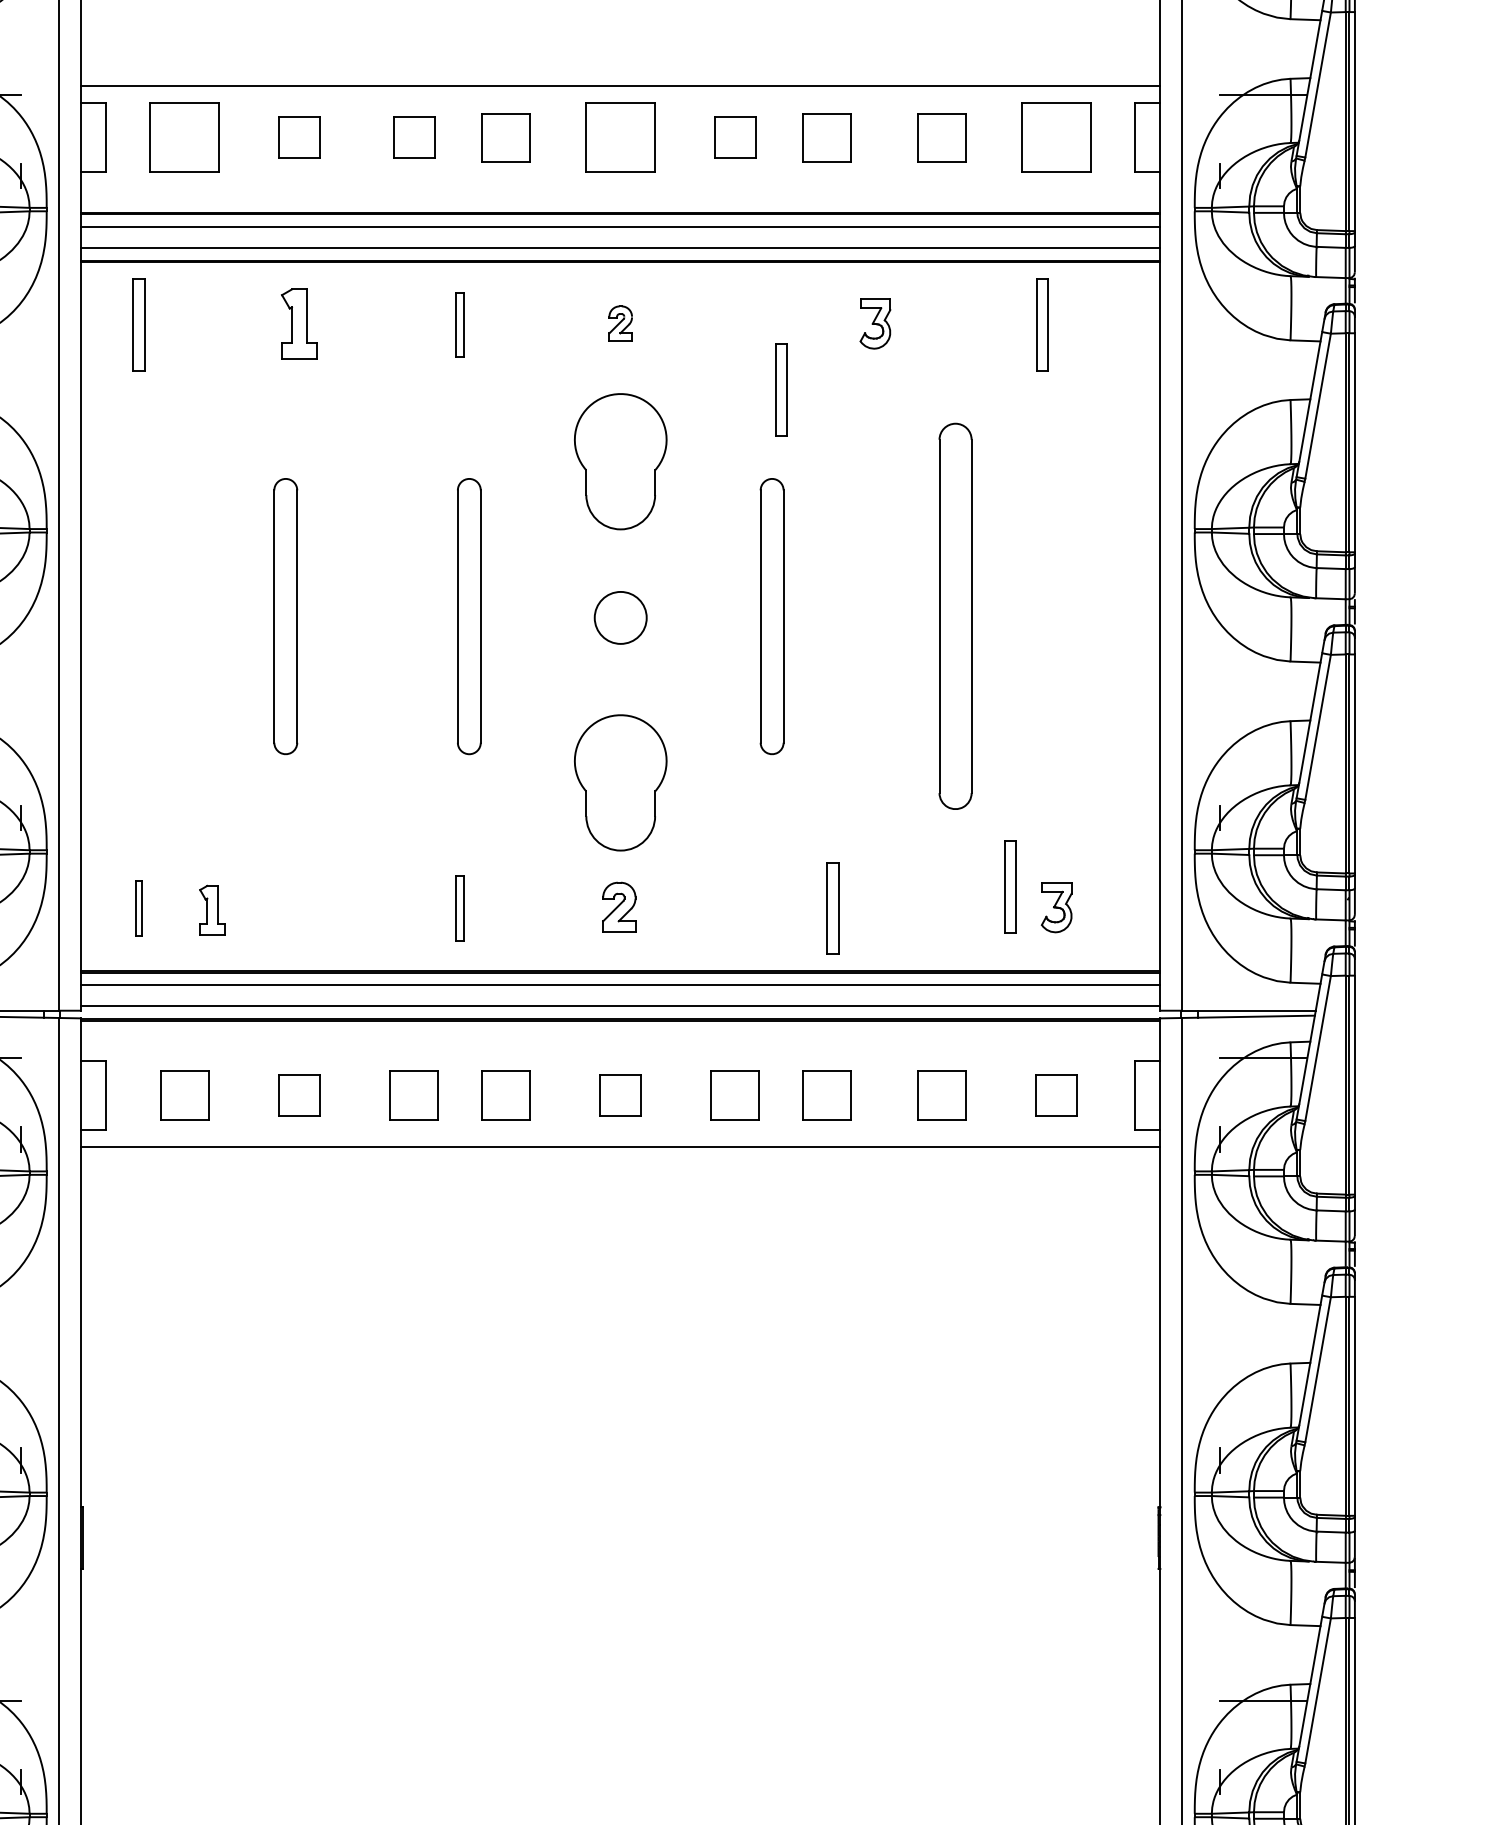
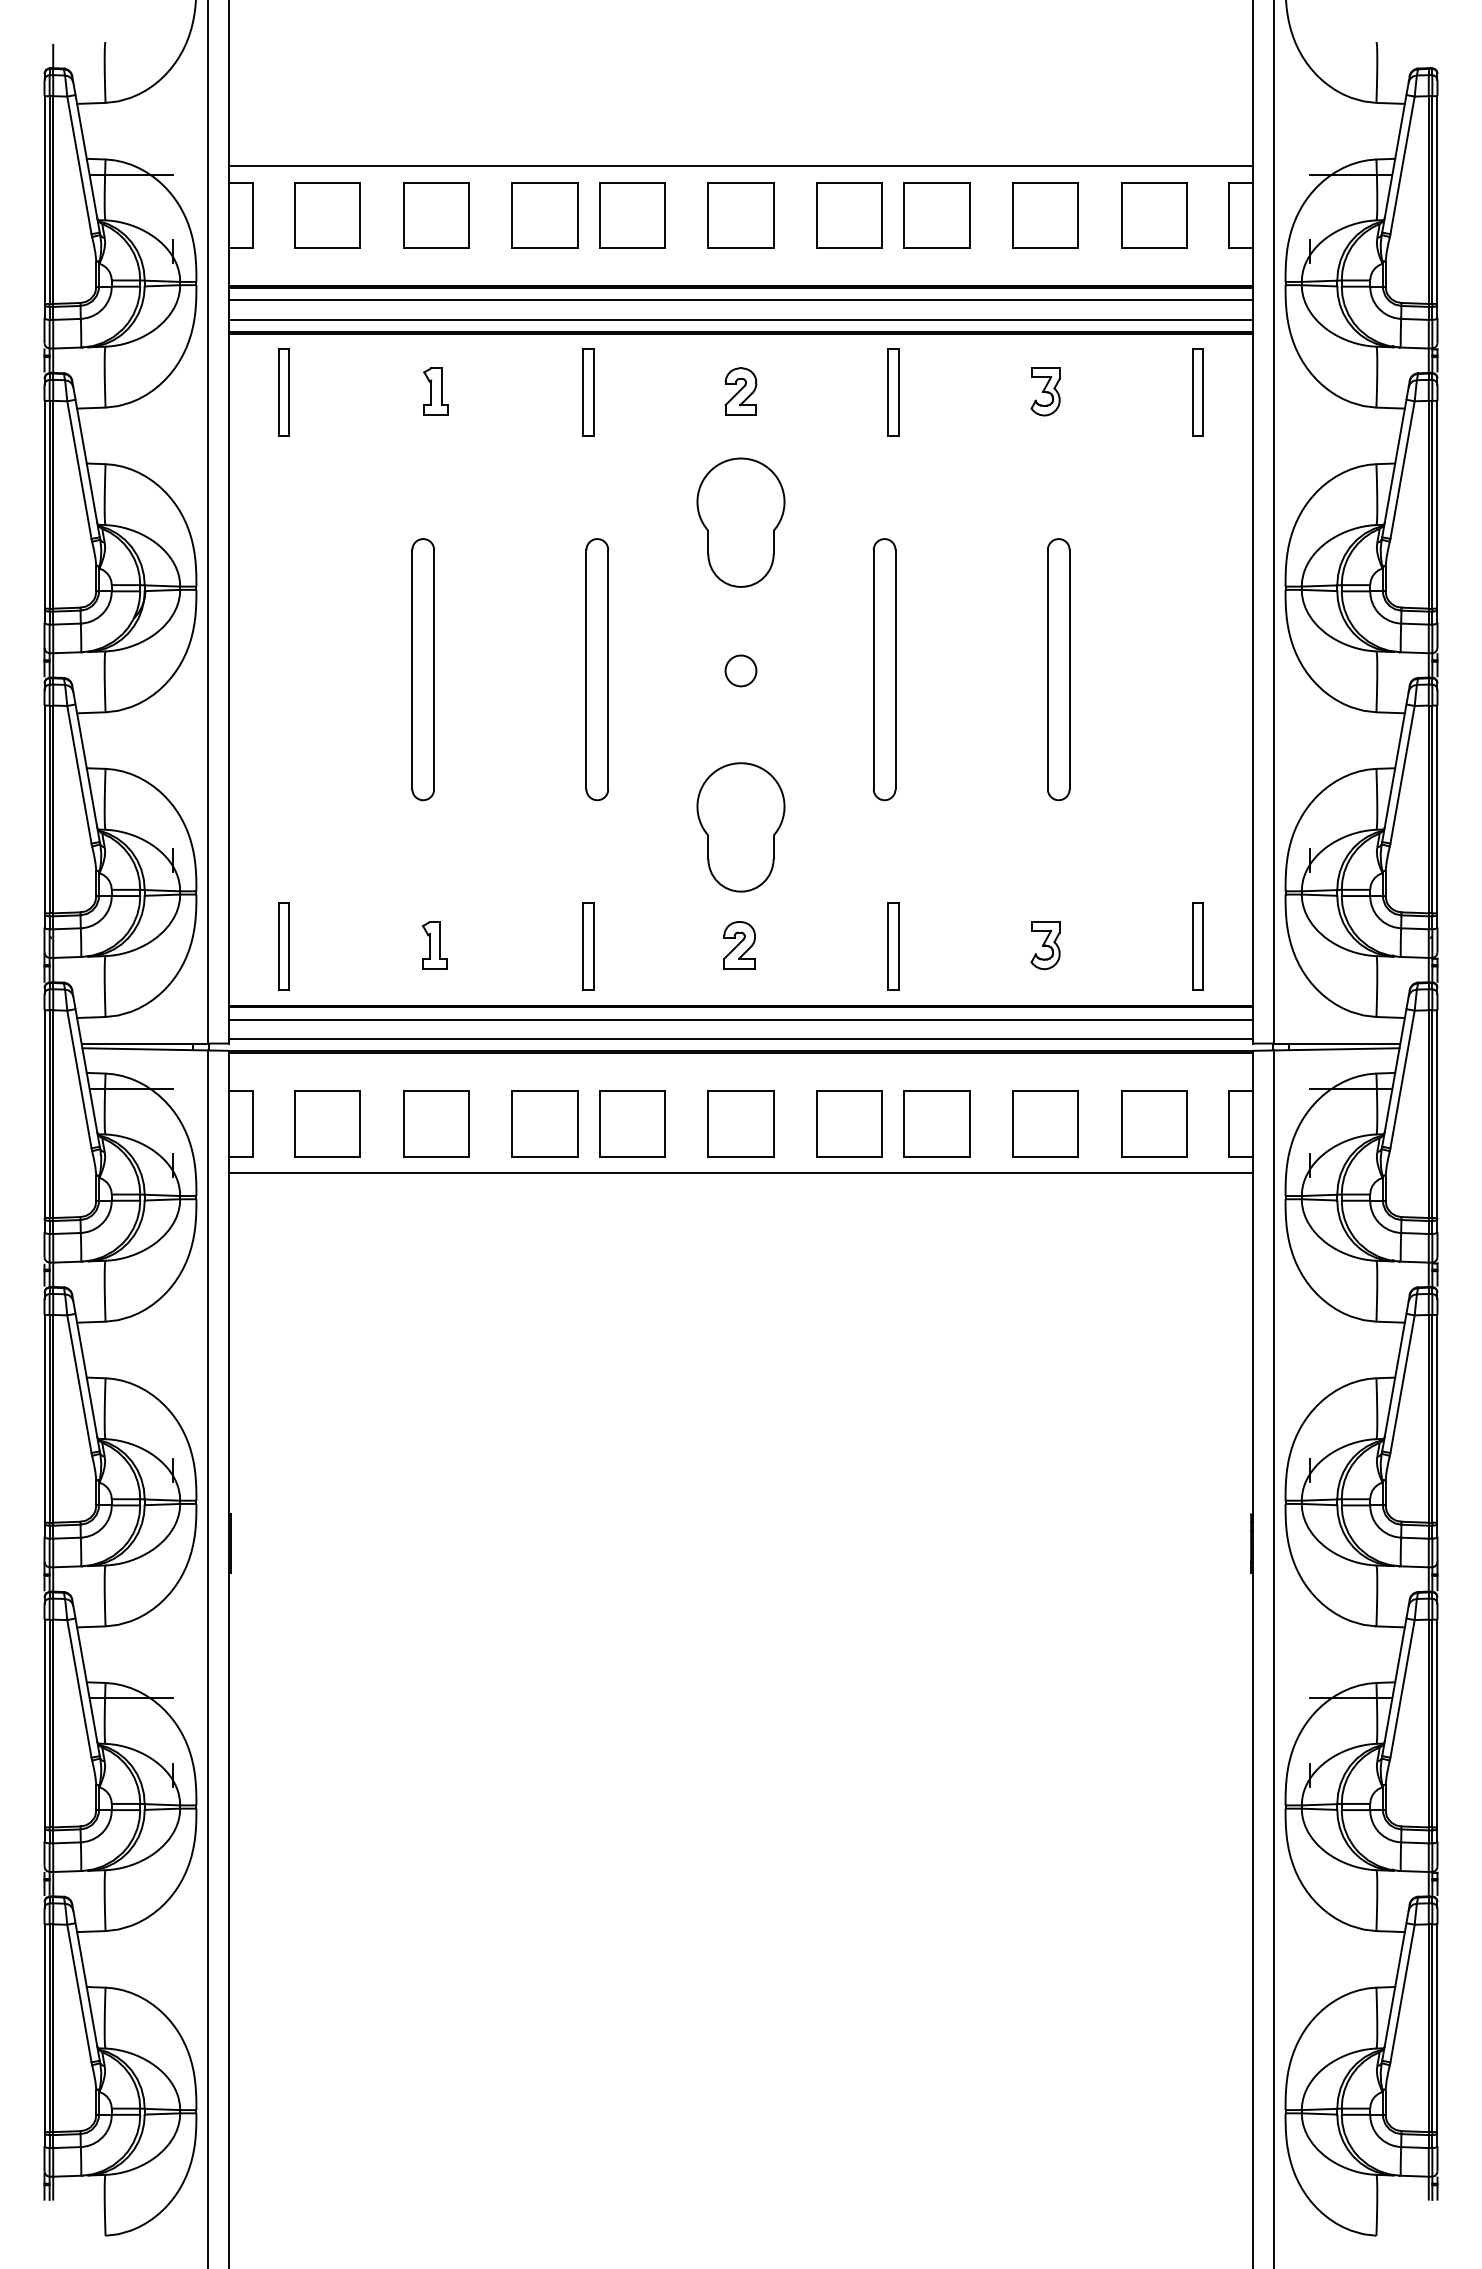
part: (299, 137) -> (436, 215), size x1.67
part: (413, 137) -> (544, 215), size x1.67
part: (506, 137) -> (632, 215), size x1.43
part: (735, 137) -> (849, 215), size x1.67
part: (826, 137) -> (936, 215), size x1.43
part: (941, 137) -> (1045, 215), size x1.43
part: (298, 323) -> (435, 391), size x0.71
part: (620, 323) -> (740, 391), size x1.43
part: (875, 323) -> (1045, 391), moved
part: (459, 324) -> (588, 392), size x1.43
part: (1041, 324) -> (1197, 392), moved
part: (781, 389) -> (893, 392), moved
part: (955, 616) -> (1058, 669), size x0.71
circle: (620, 617) -> (740, 670), size x0.62
part: (1010, 887) -> (1197, 946), moved
part: (1056, 907) -> (1045, 945), moved
part: (138, 908) -> (283, 946), size x1.67
part: (459, 908) -> (588, 946), size x1.43
part: (833, 908) -> (893, 946), moved
part: (212, 910) -> (434, 945), moved
part: (184, 1094) -> (327, 1123), size x1.43
part: (299, 1094) -> (436, 1123), size x1.67
part: (413, 1094) -> (544, 1123), size x1.43
part: (506, 1094) -> (632, 1123), size x1.43
part: (620, 1094) -> (740, 1123), size x1.67
part: (735, 1094) -> (849, 1123), size x1.43
part: (826, 1094) -> (936, 1123), size x1.43
part: (941, 1094) -> (1045, 1123), size x1.43
part: (1056, 1094) -> (1154, 1123), size x1.67

